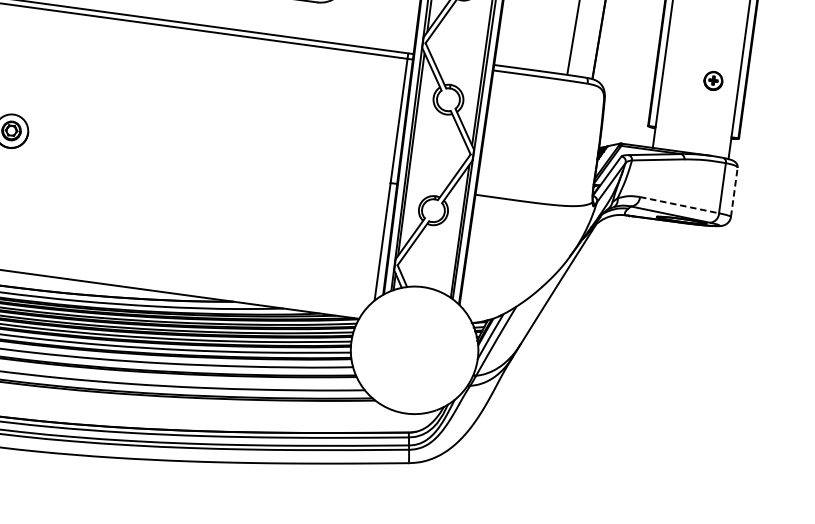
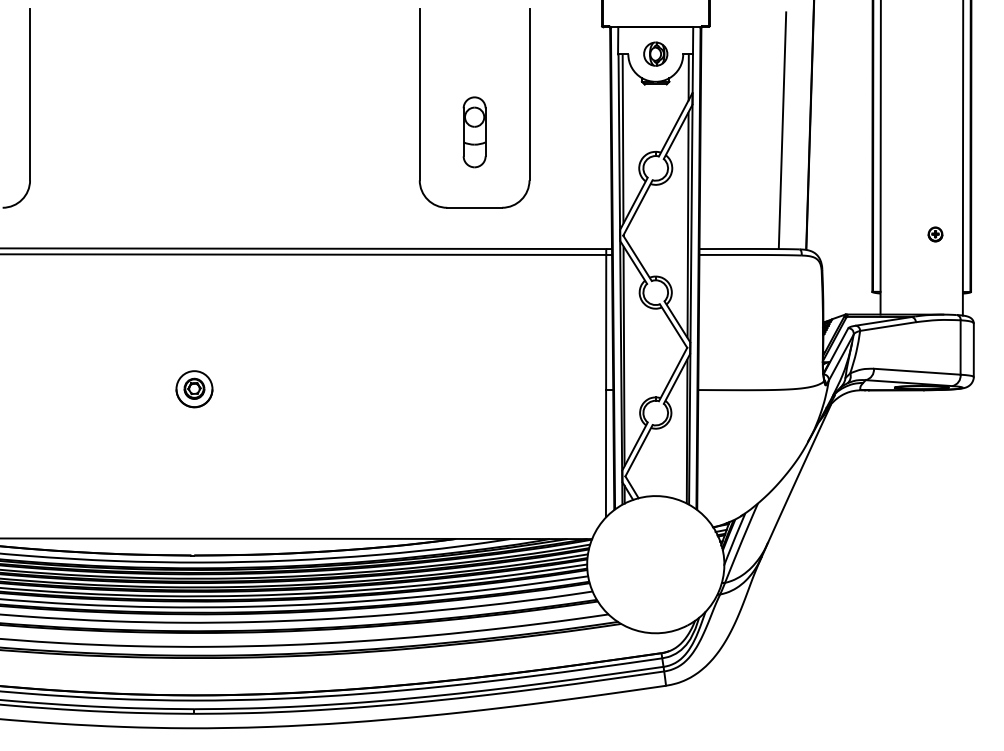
part: (713, 81) -> (935, 234), size x0.71
line: (733, 192) -> (973, 350), dashed -> solid
line: (679, 204) -> (917, 371), dashed -> solid

